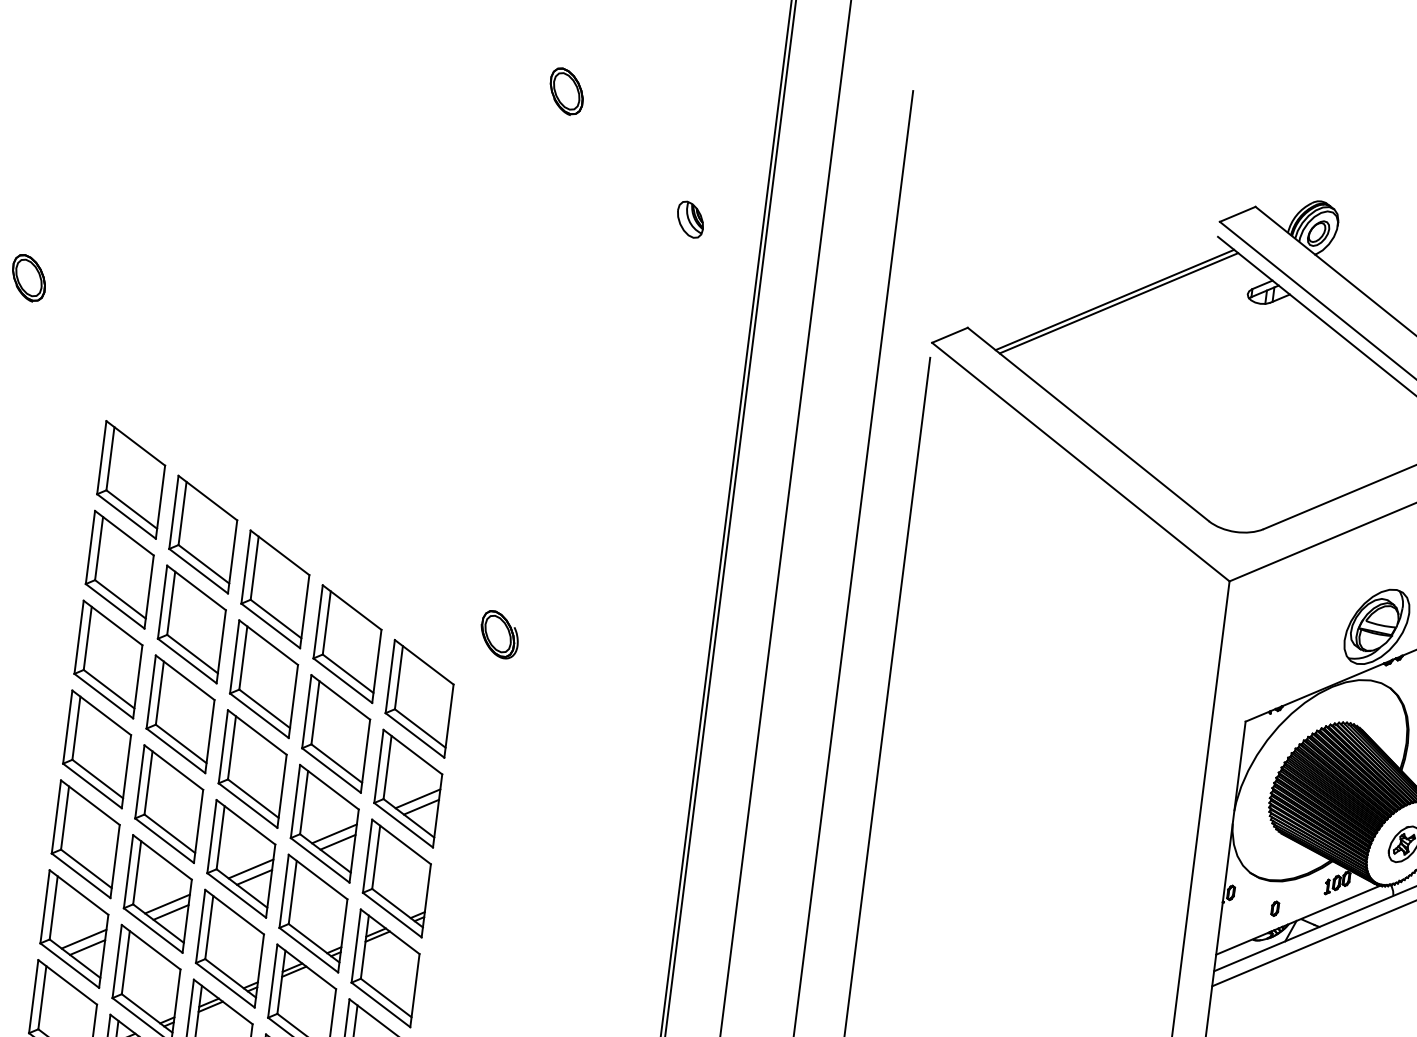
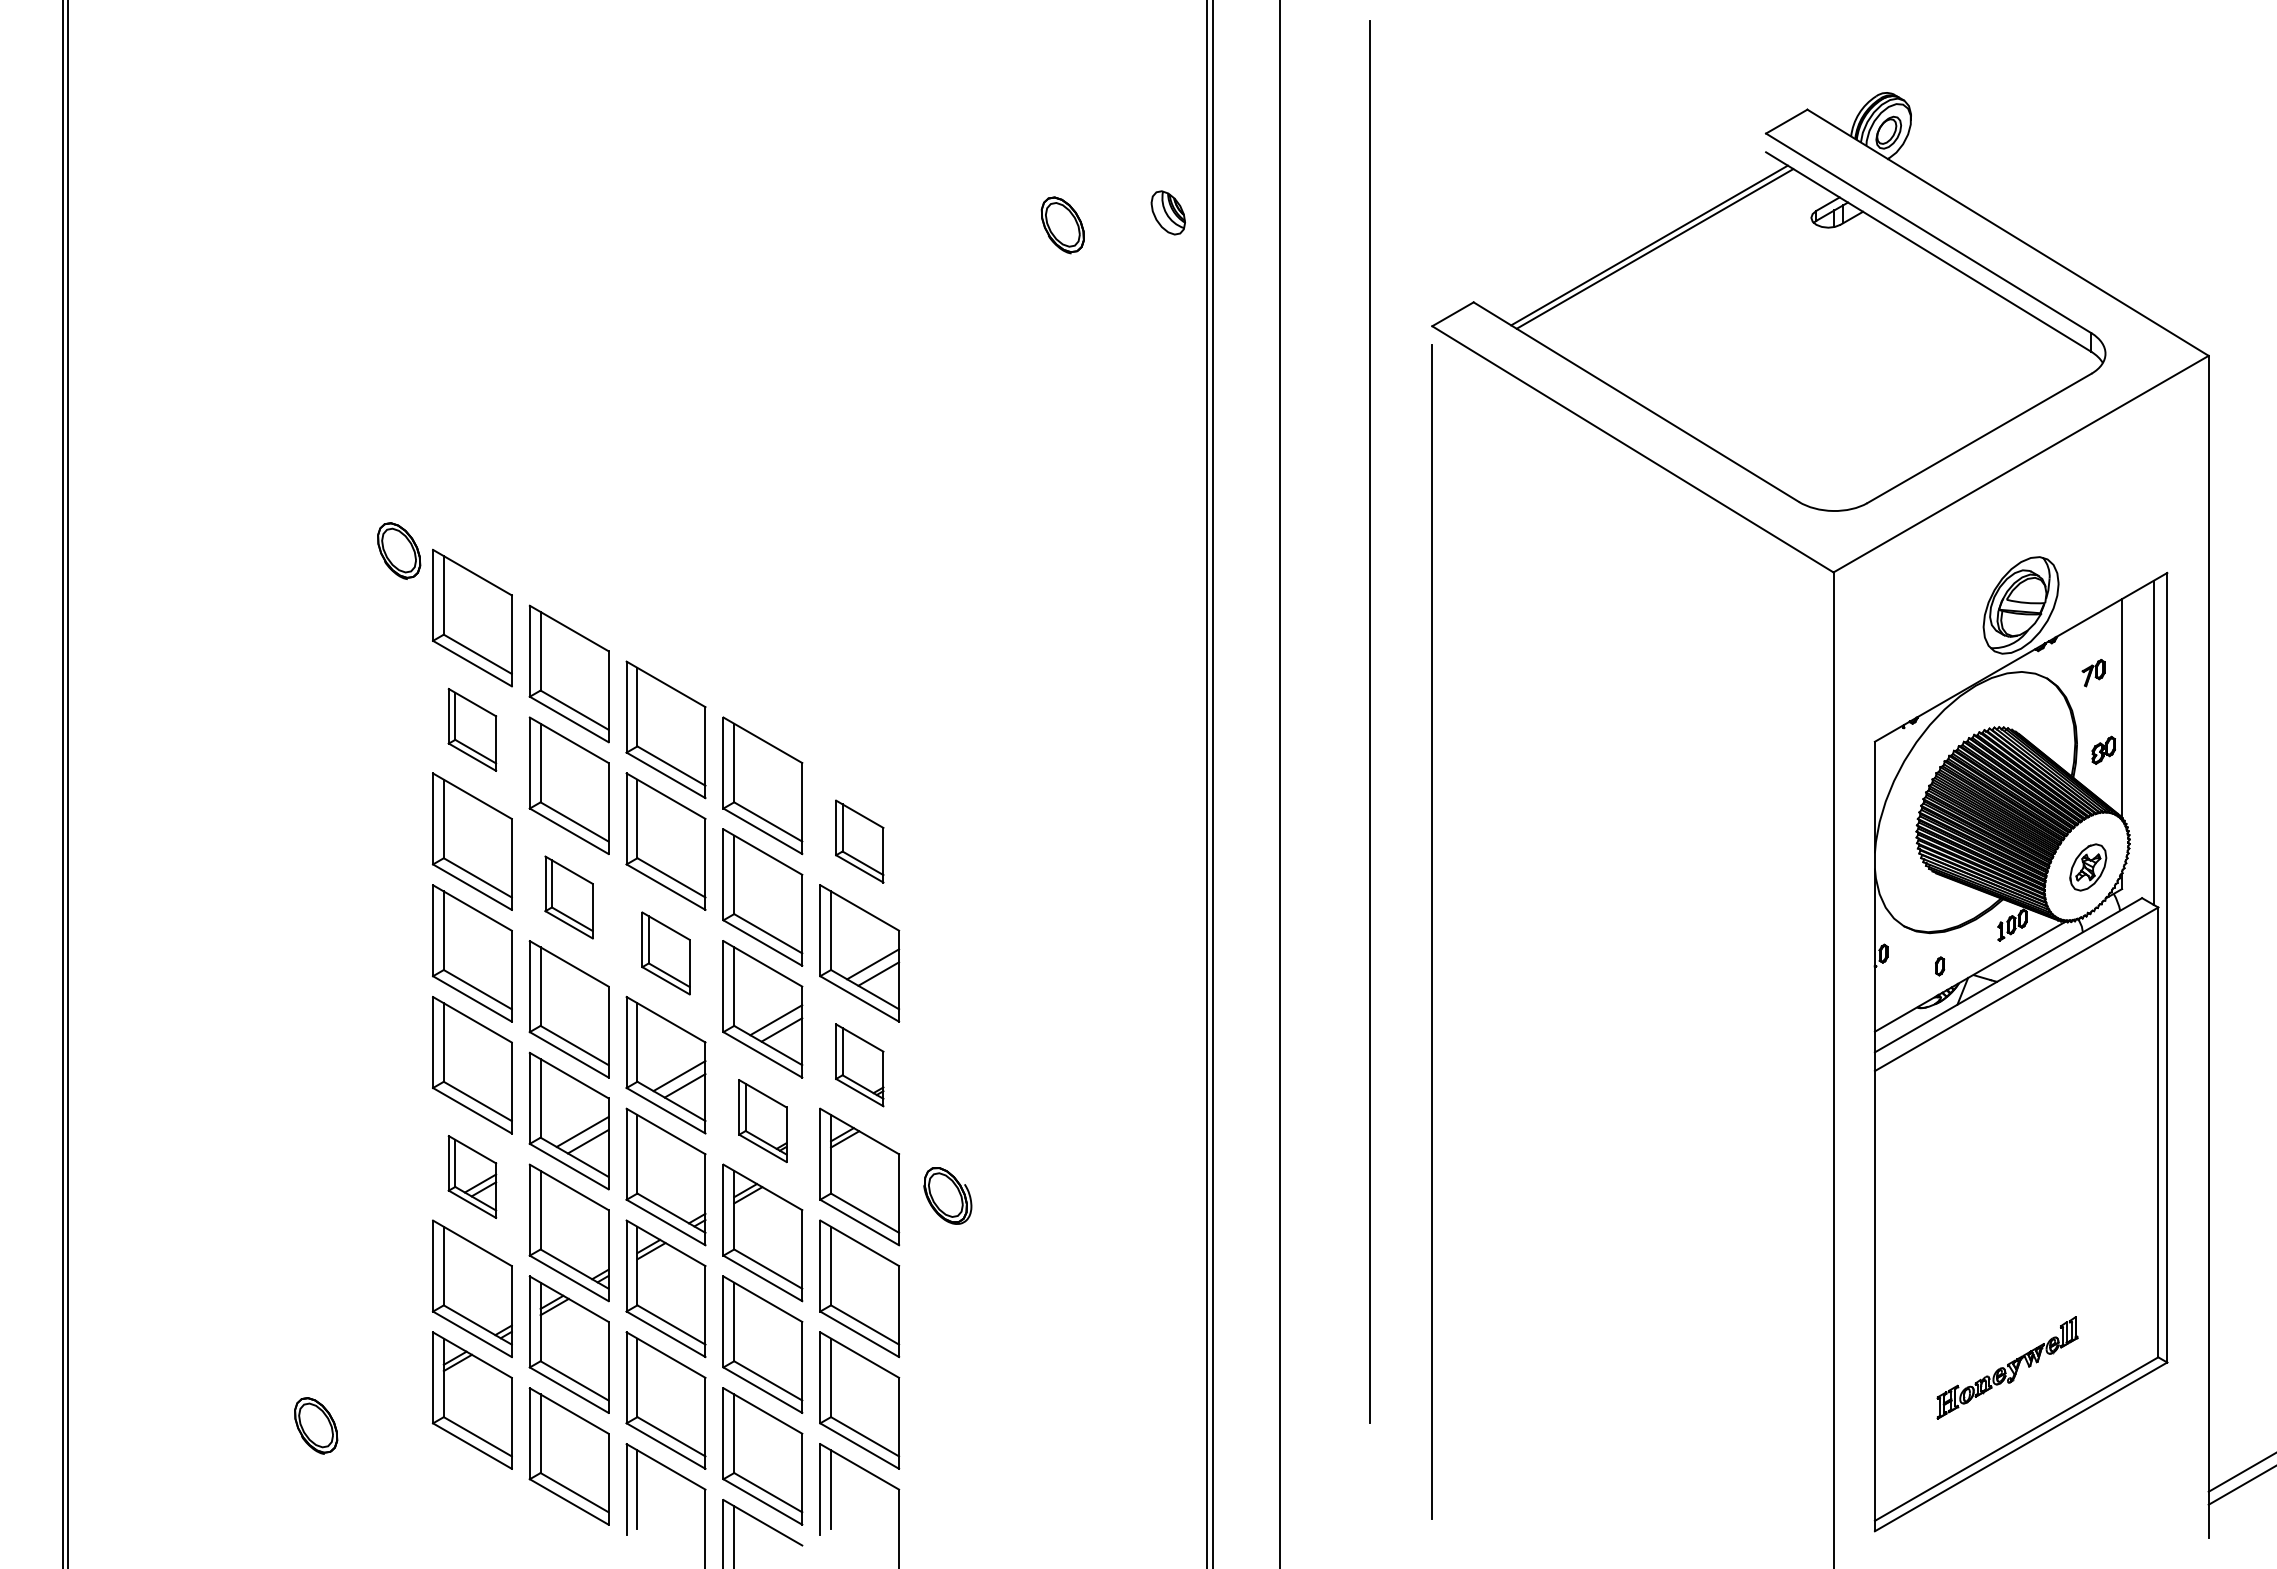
part: (566, 91) -> (1062, 225), moved
part: (689, 219) -> (1167, 212), moved
part: (29, 277) -> (399, 550), moved
part: (119, 569) -> (472, 729), size x0.6
part: (499, 634) -> (947, 1195), moved
part: (419, 698) -> (859, 841), size x0.6
part: (179, 714) -> (568, 897), size x0.6
part: (252, 769) -> (665, 953), size x0.6
part: (396, 878) -> (859, 1065), size x0.6
part: (313, 913) -> (762, 1120), size x0.6
part: (74, 928) -> (472, 1176), size x0.6

